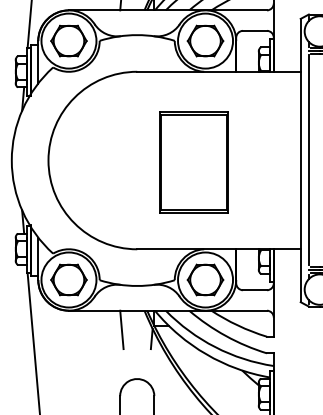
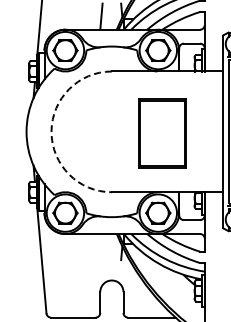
arc: (48, 160) -> (51, 131), solid -> dashed
part: (194, 162) -> (162, 133), moved
line: (121, 330) -> (101, 247), removed

